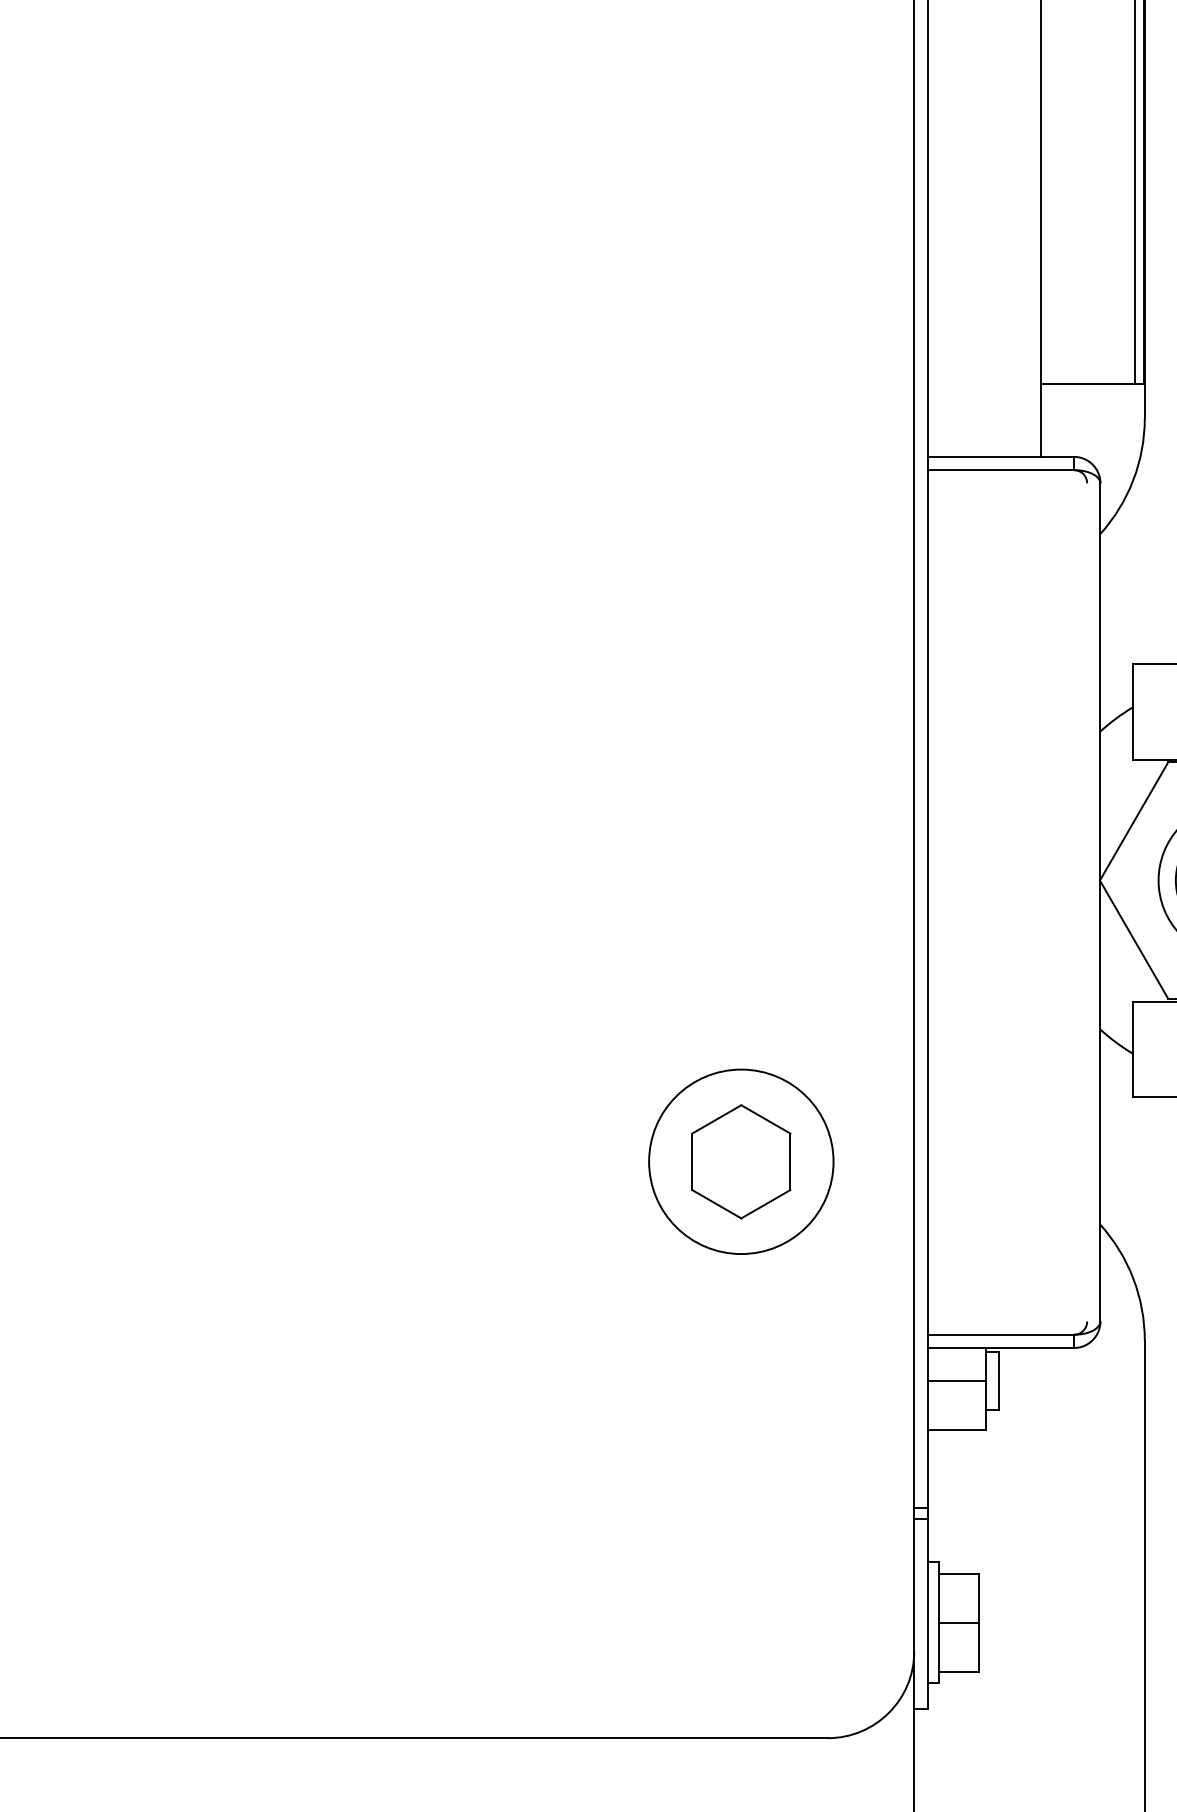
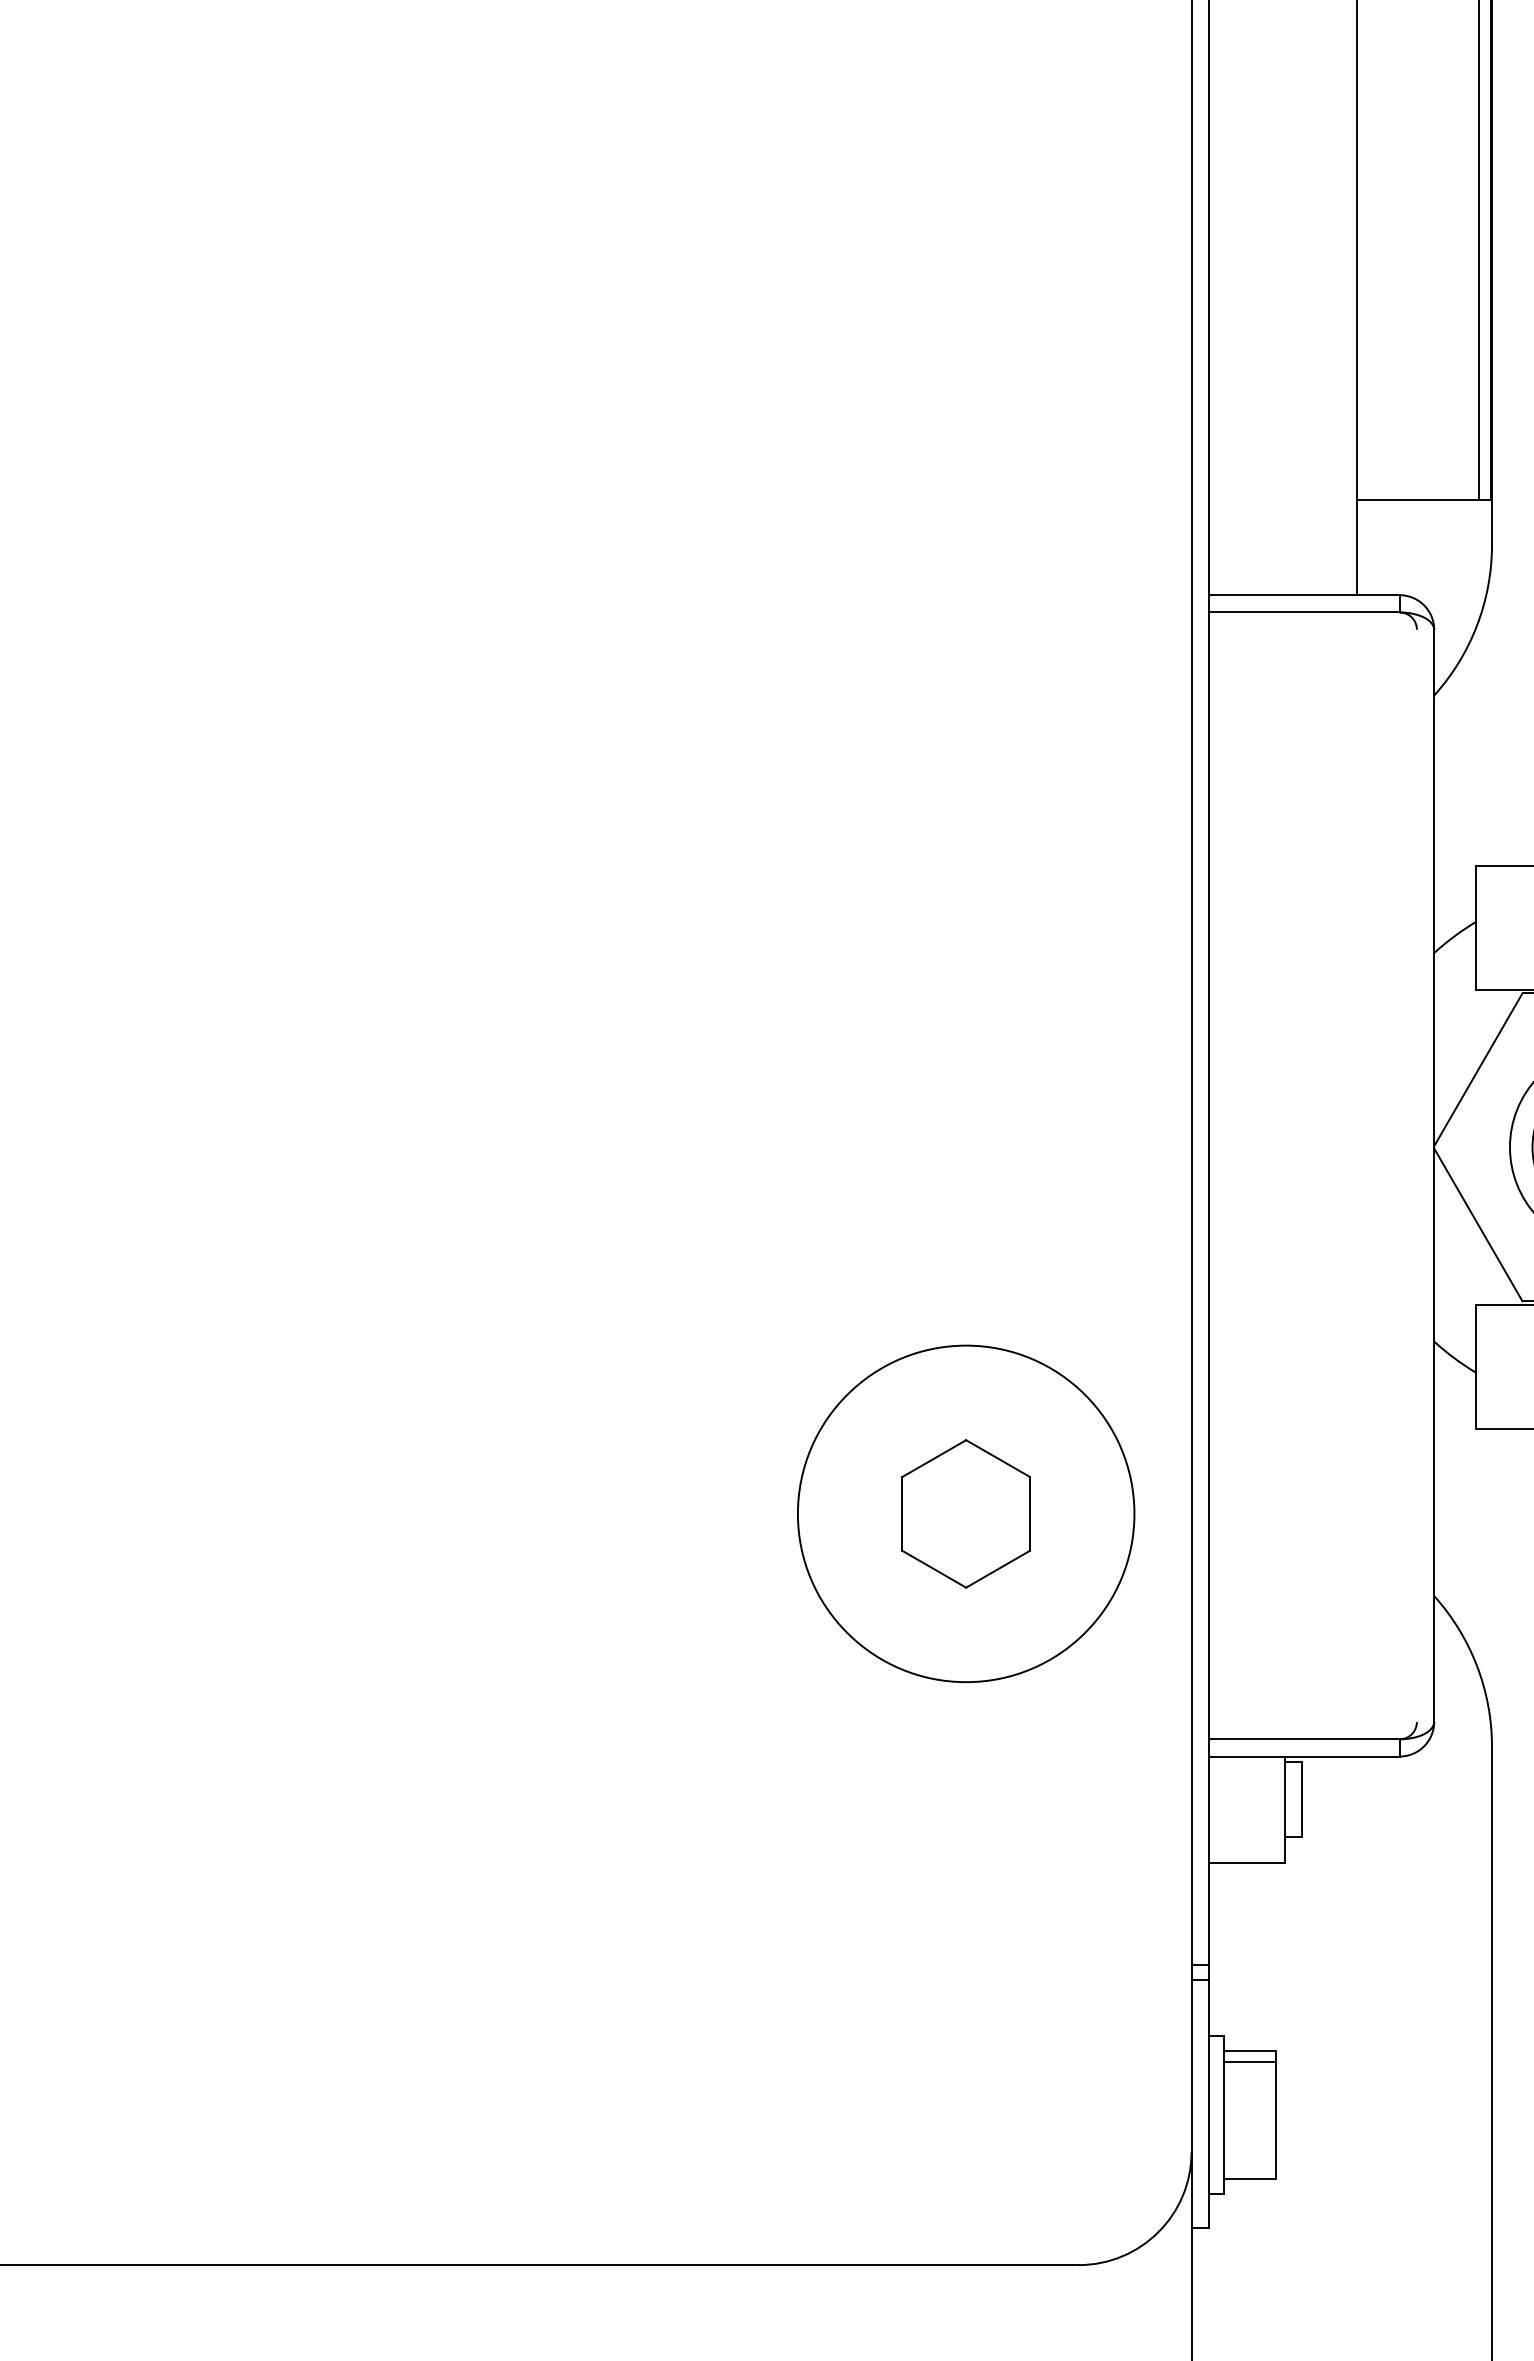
circle: (740, 1161) -> (965, 1513), size x1.4
line: (956, 1380) -> (1246, 1799), removed
line: (958, 1622) -> (1249, 2061), moved

